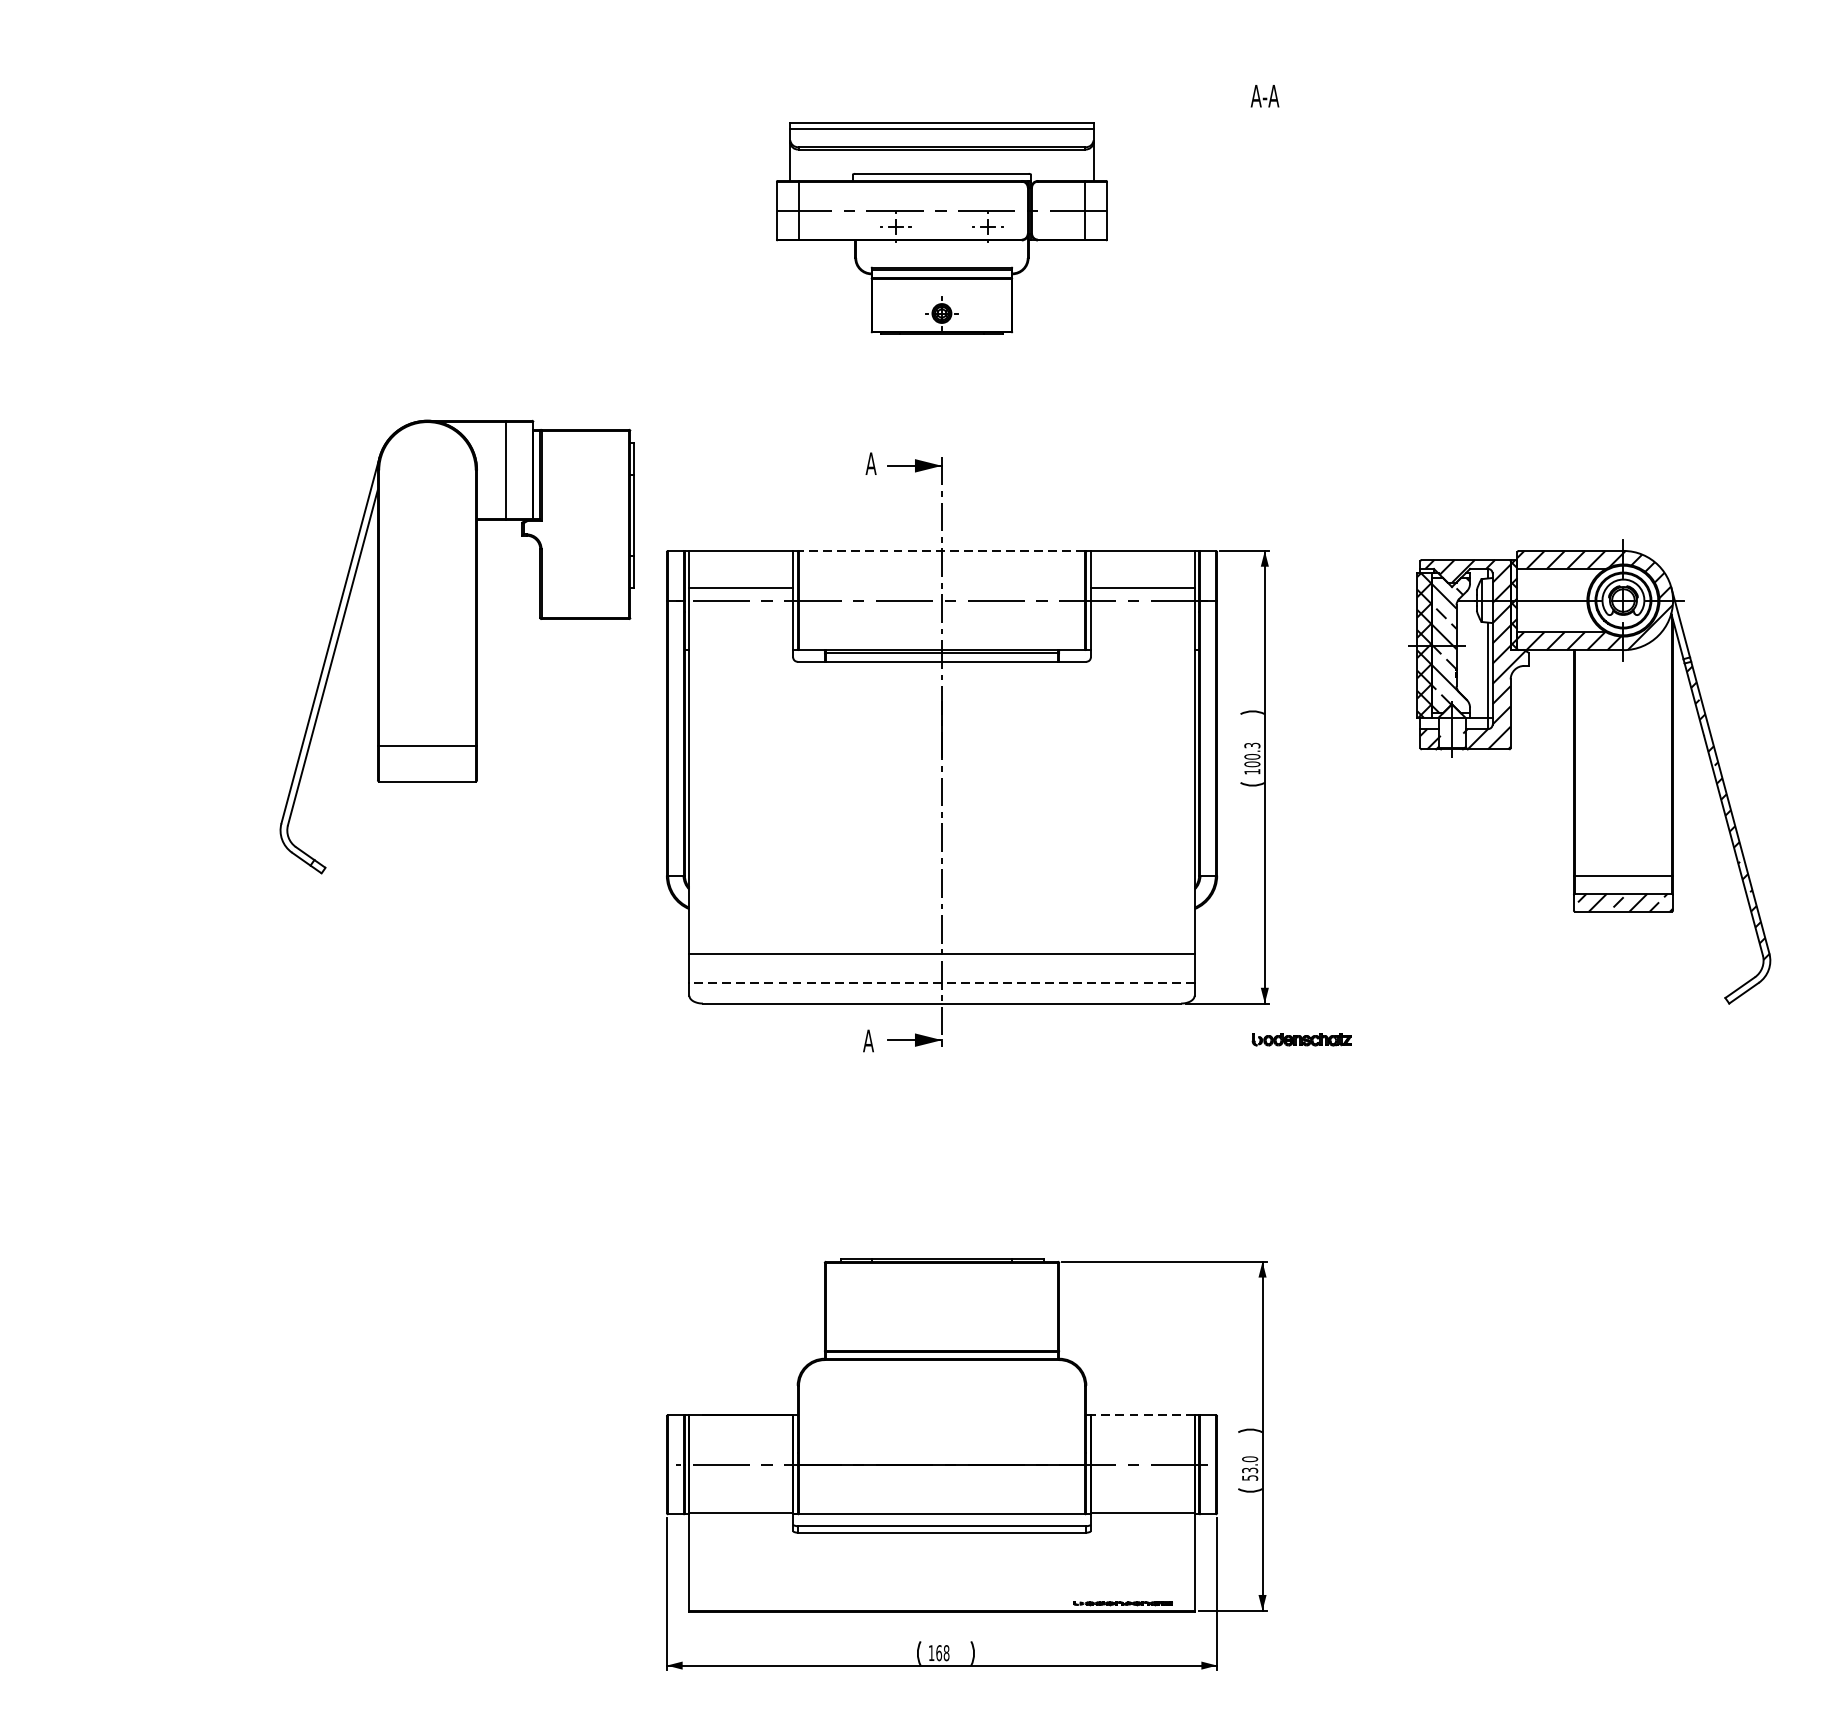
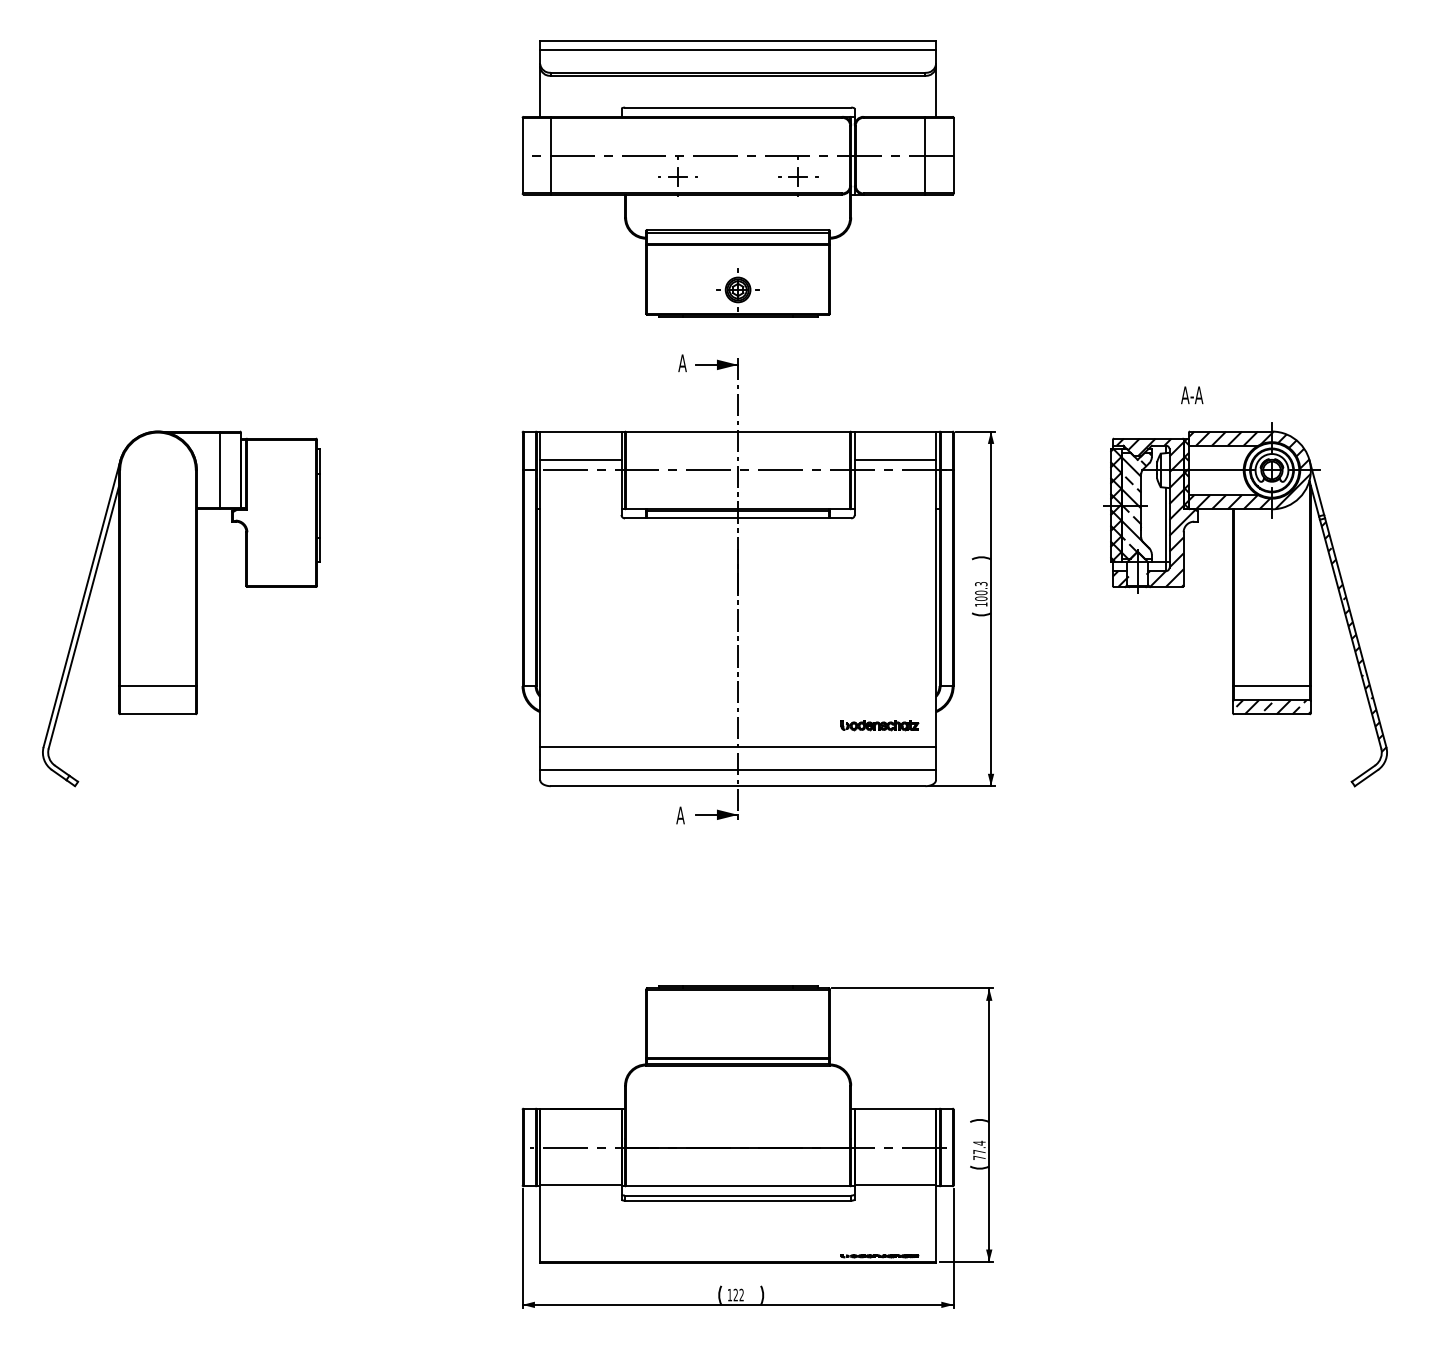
text: (1265, 96) -> (1192, 395), moved
part: (941, 227) -> (737, 178), size x1.67
line: (941, 550) -> (737, 431), dashed -> solid
part: (457, 646) -> (181, 608), moved
line: (942, 982) -> (738, 769), dashed -> solid
part: (1301, 1039) -> (879, 725), moved
line: (1142, 1414) -> (895, 1108), dashed -> solid
text: (1250, 1468) -> (979, 1150), 53.0 -> 77.4
text: (942, 1652) -> (738, 1294), 168 -> 122

